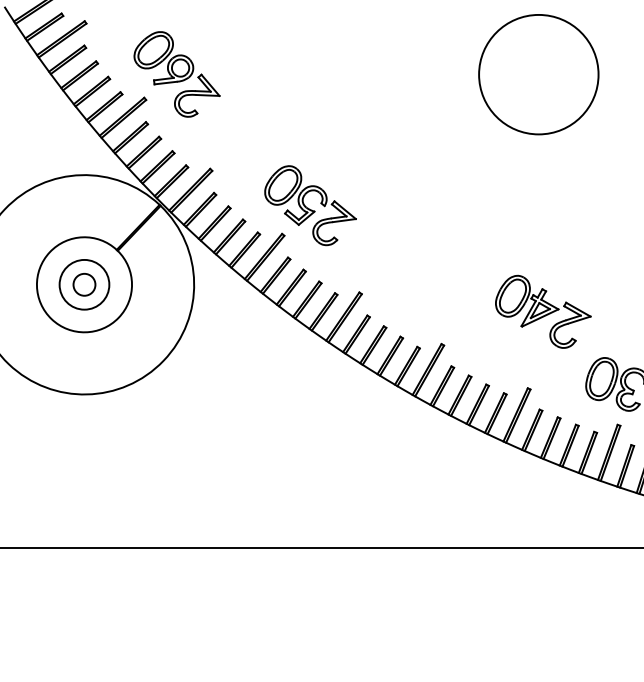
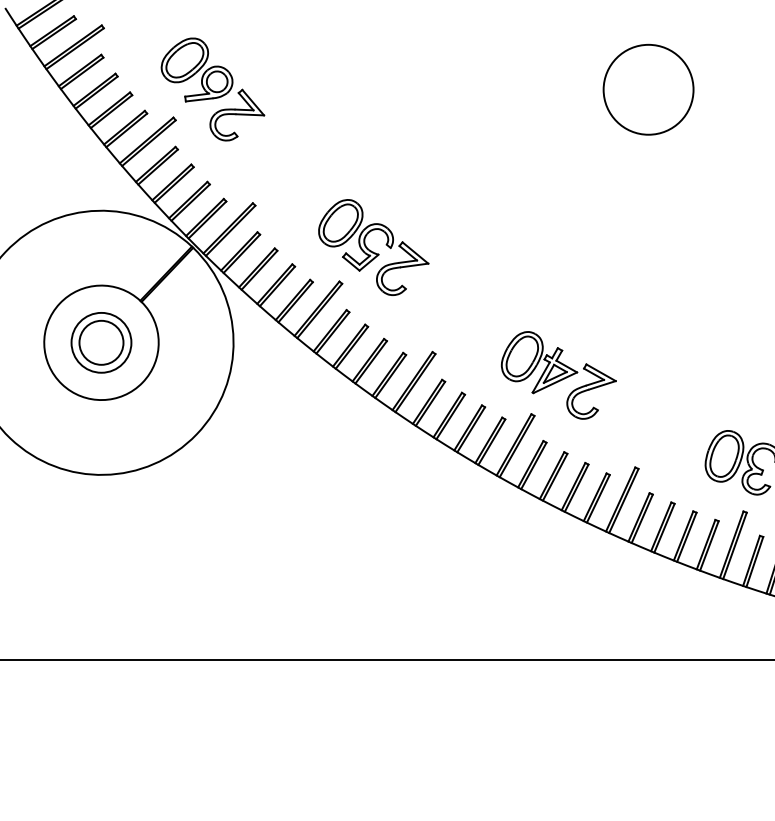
circle: (538, 74) -> (648, 89), size x0.62
circle: (84, 284) -> (101, 342), size x1.67
part: (543, 311) -> (559, 374), moved

